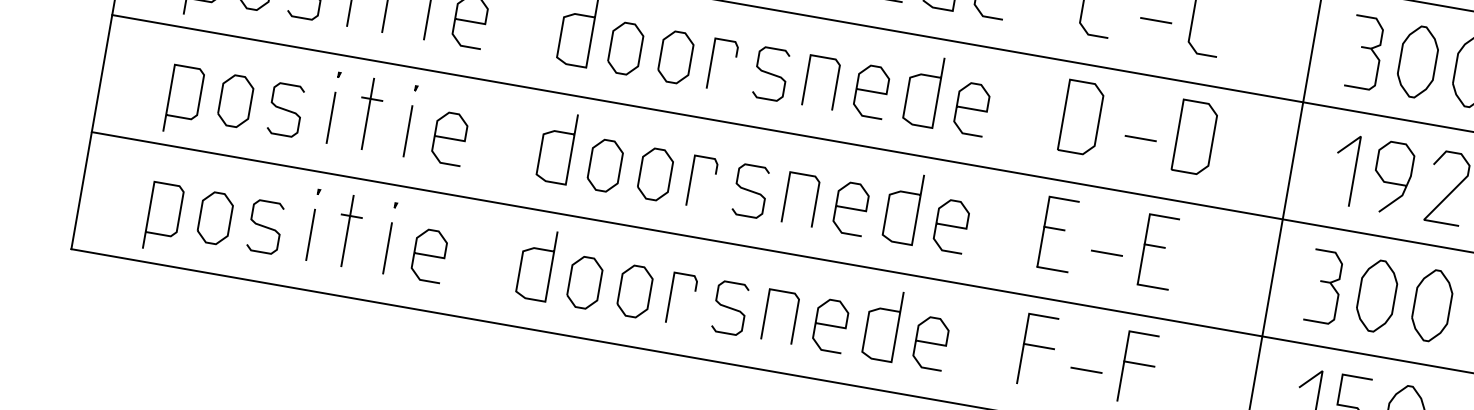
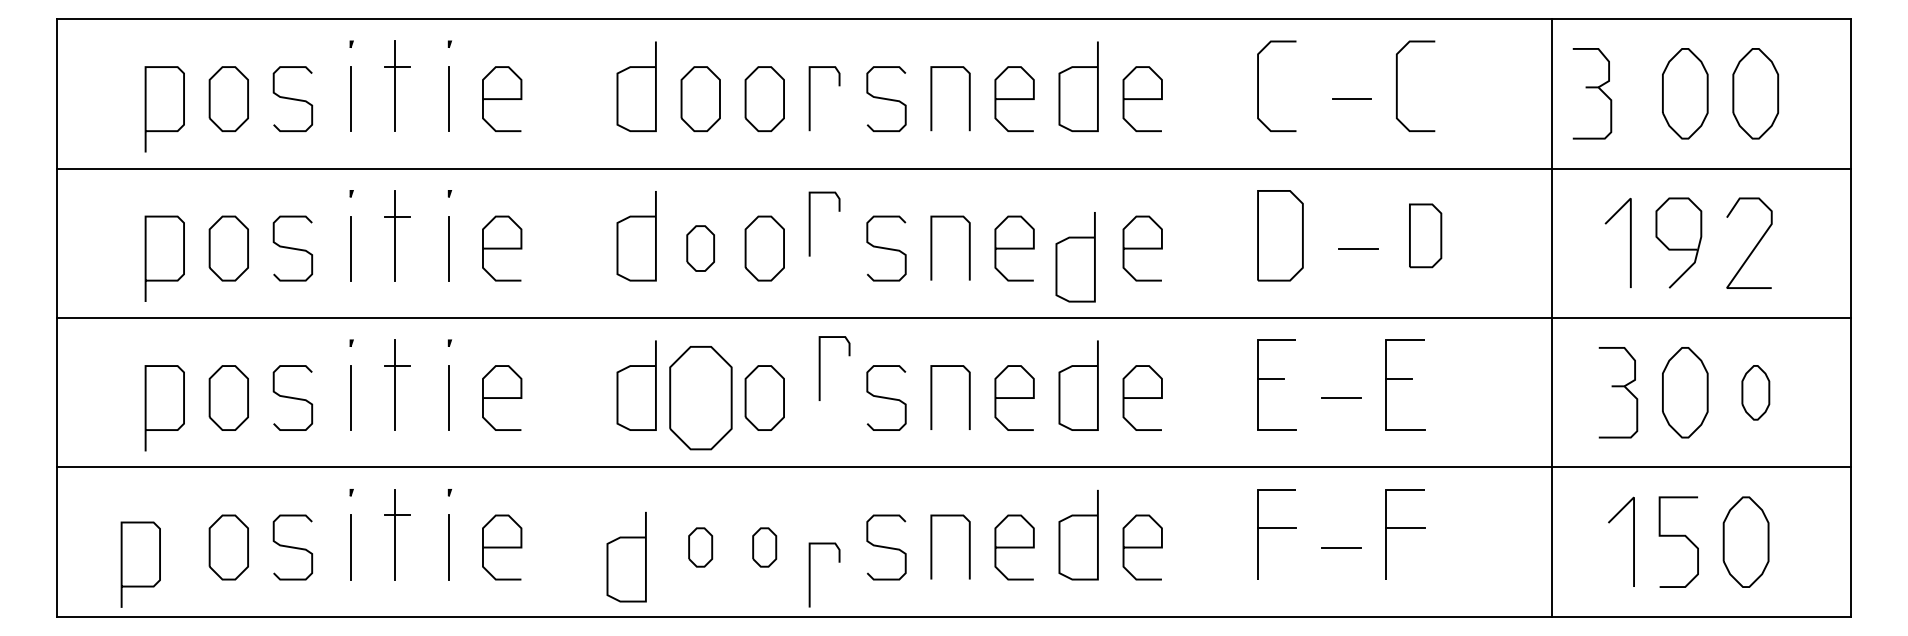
part: (625, 48) -> (700, 248), size x0.7
part: (1365, 52) -> (1592, 93), moved
line: (711, 62) -> (810, 223), moved
curve: (909, 88) -> (1057, 257), moved
part: (1195, 137) -> (1425, 235), size x0.7
part: (605, 165) -> (700, 397), size x1.6
line: (691, 180) -> (820, 368), moved
curve: (149, 214) -> (122, 564), moved
curve: (538, 249) -> (626, 538), moved
part: (584, 282) -> (700, 547), size x0.6
part: (634, 291) -> (764, 547), size x0.6
line: (670, 296) -> (810, 574), moved
part: (1432, 305) -> (1755, 392), size x0.6

